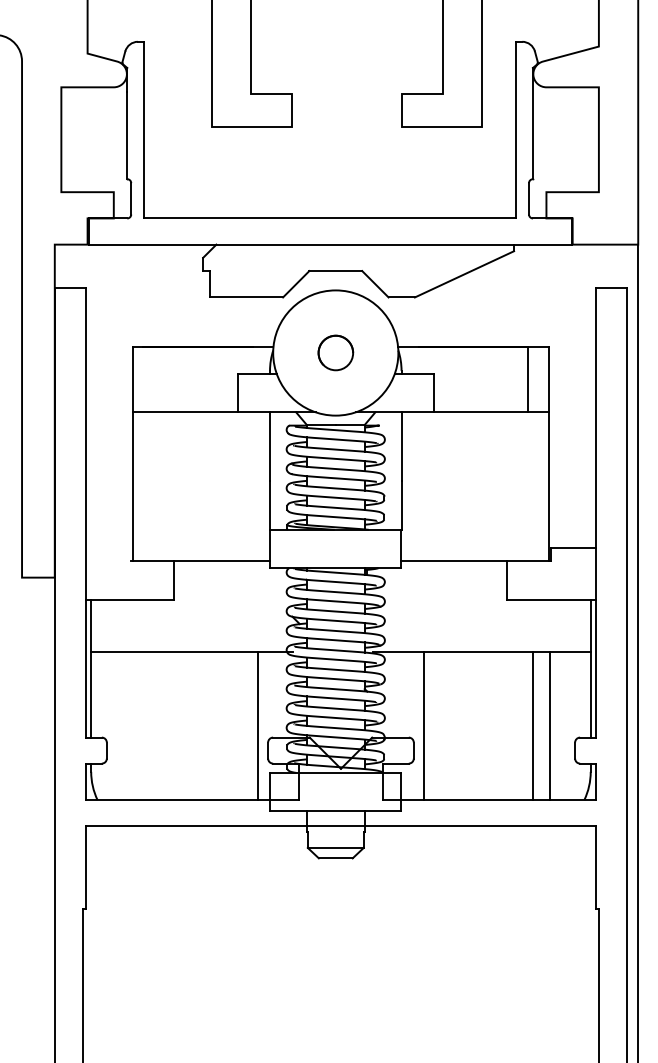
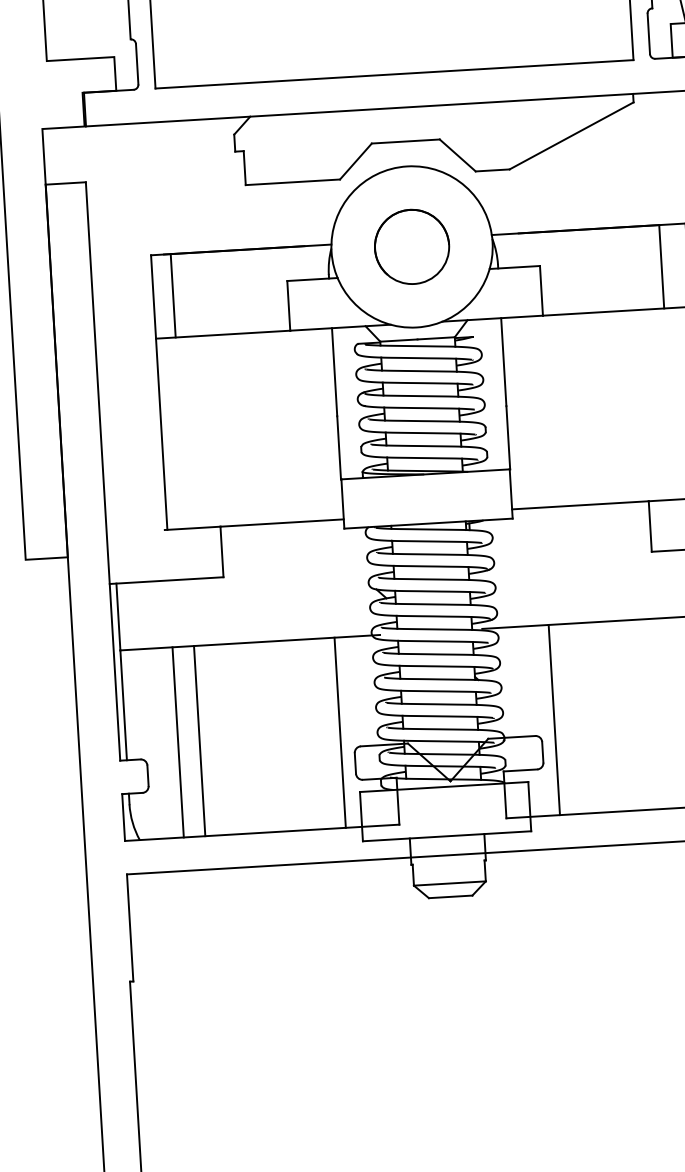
circle: (335, 352) -> (411, 246), size x1.67
line: (148, 379) -> (173, 295), added
line: (131, 726) -> (177, 742), added
line: (148, 726) -> (199, 741), added

